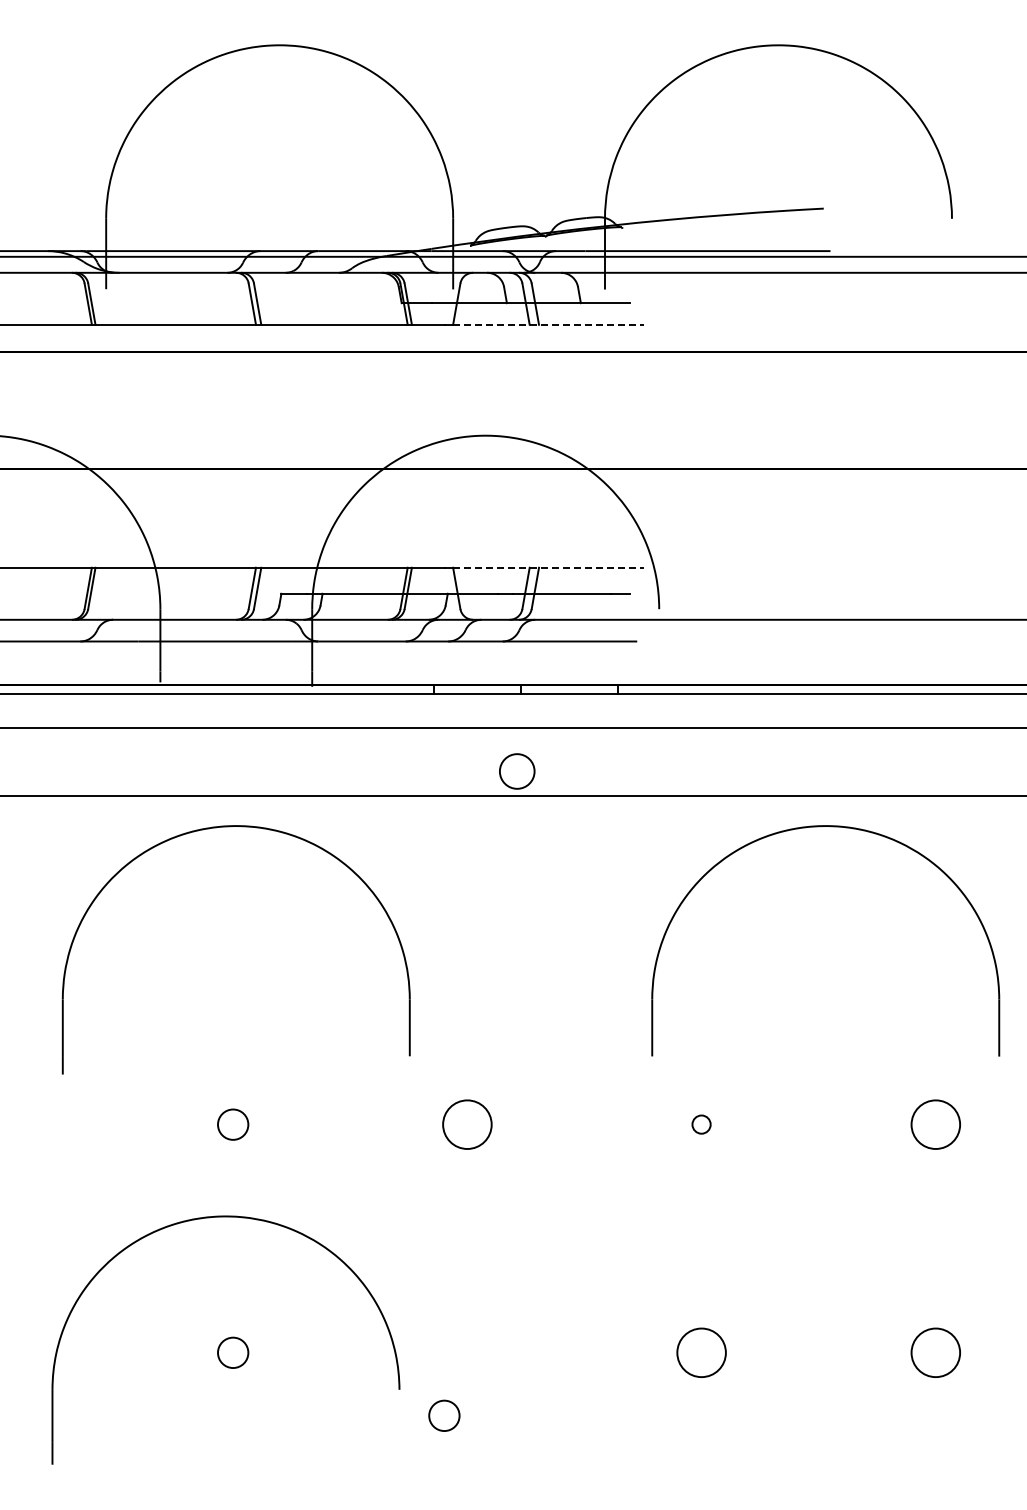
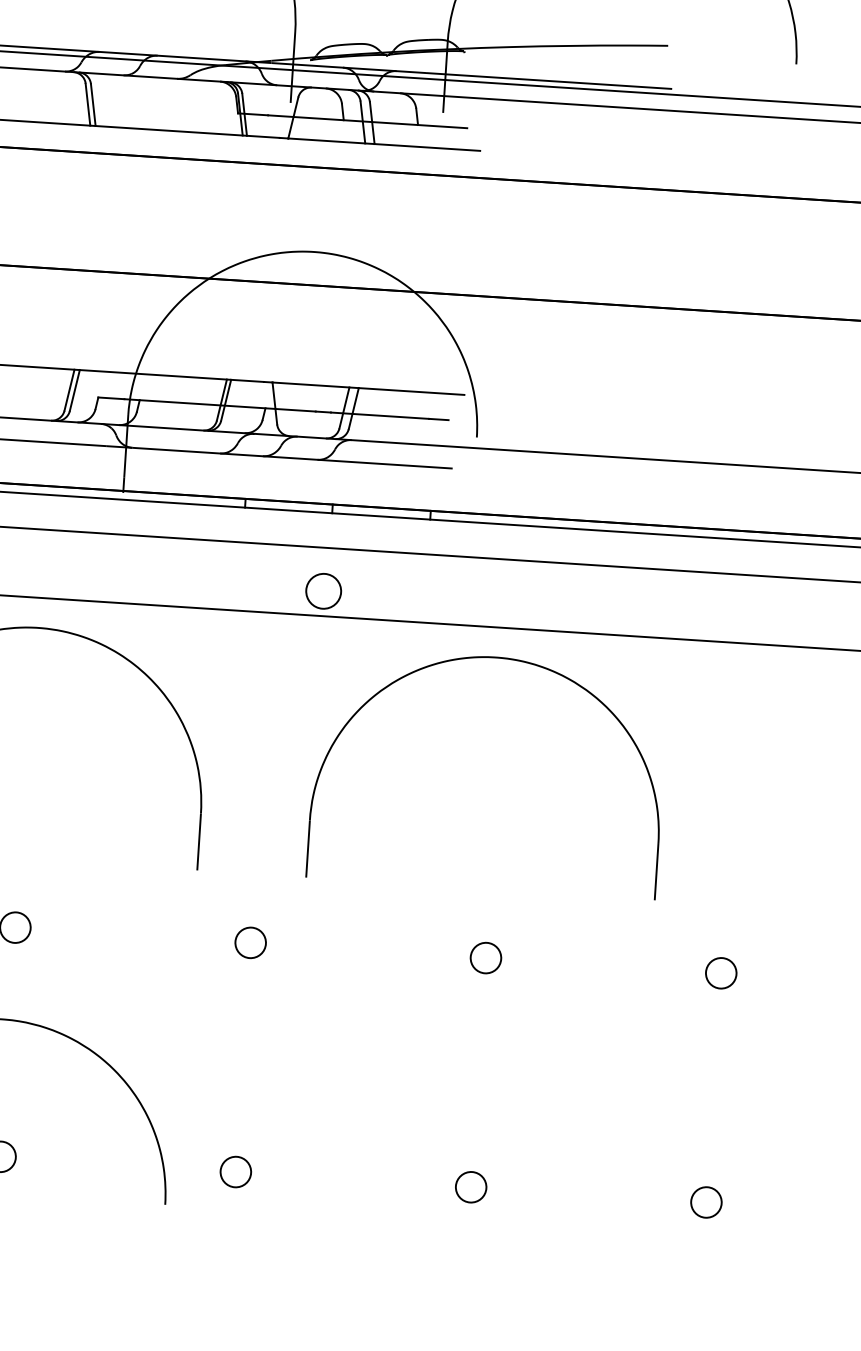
line: (549, 324) -> (385, 144), dashed -> solid
line: (549, 567) -> (369, 388), dashed -> solid
part: (819, 827) -> (489, 658), moved
circle: (467, 1124) -> (250, 942), size x0.62
circle: (701, 1124) -> (485, 957), size x1.67
circle: (935, 1124) -> (720, 973), size x0.62
circle: (701, 1352) -> (471, 1186), size x0.62
circle: (935, 1352) -> (706, 1202), size x0.62
circle: (444, 1415) -> (235, 1171), moved

